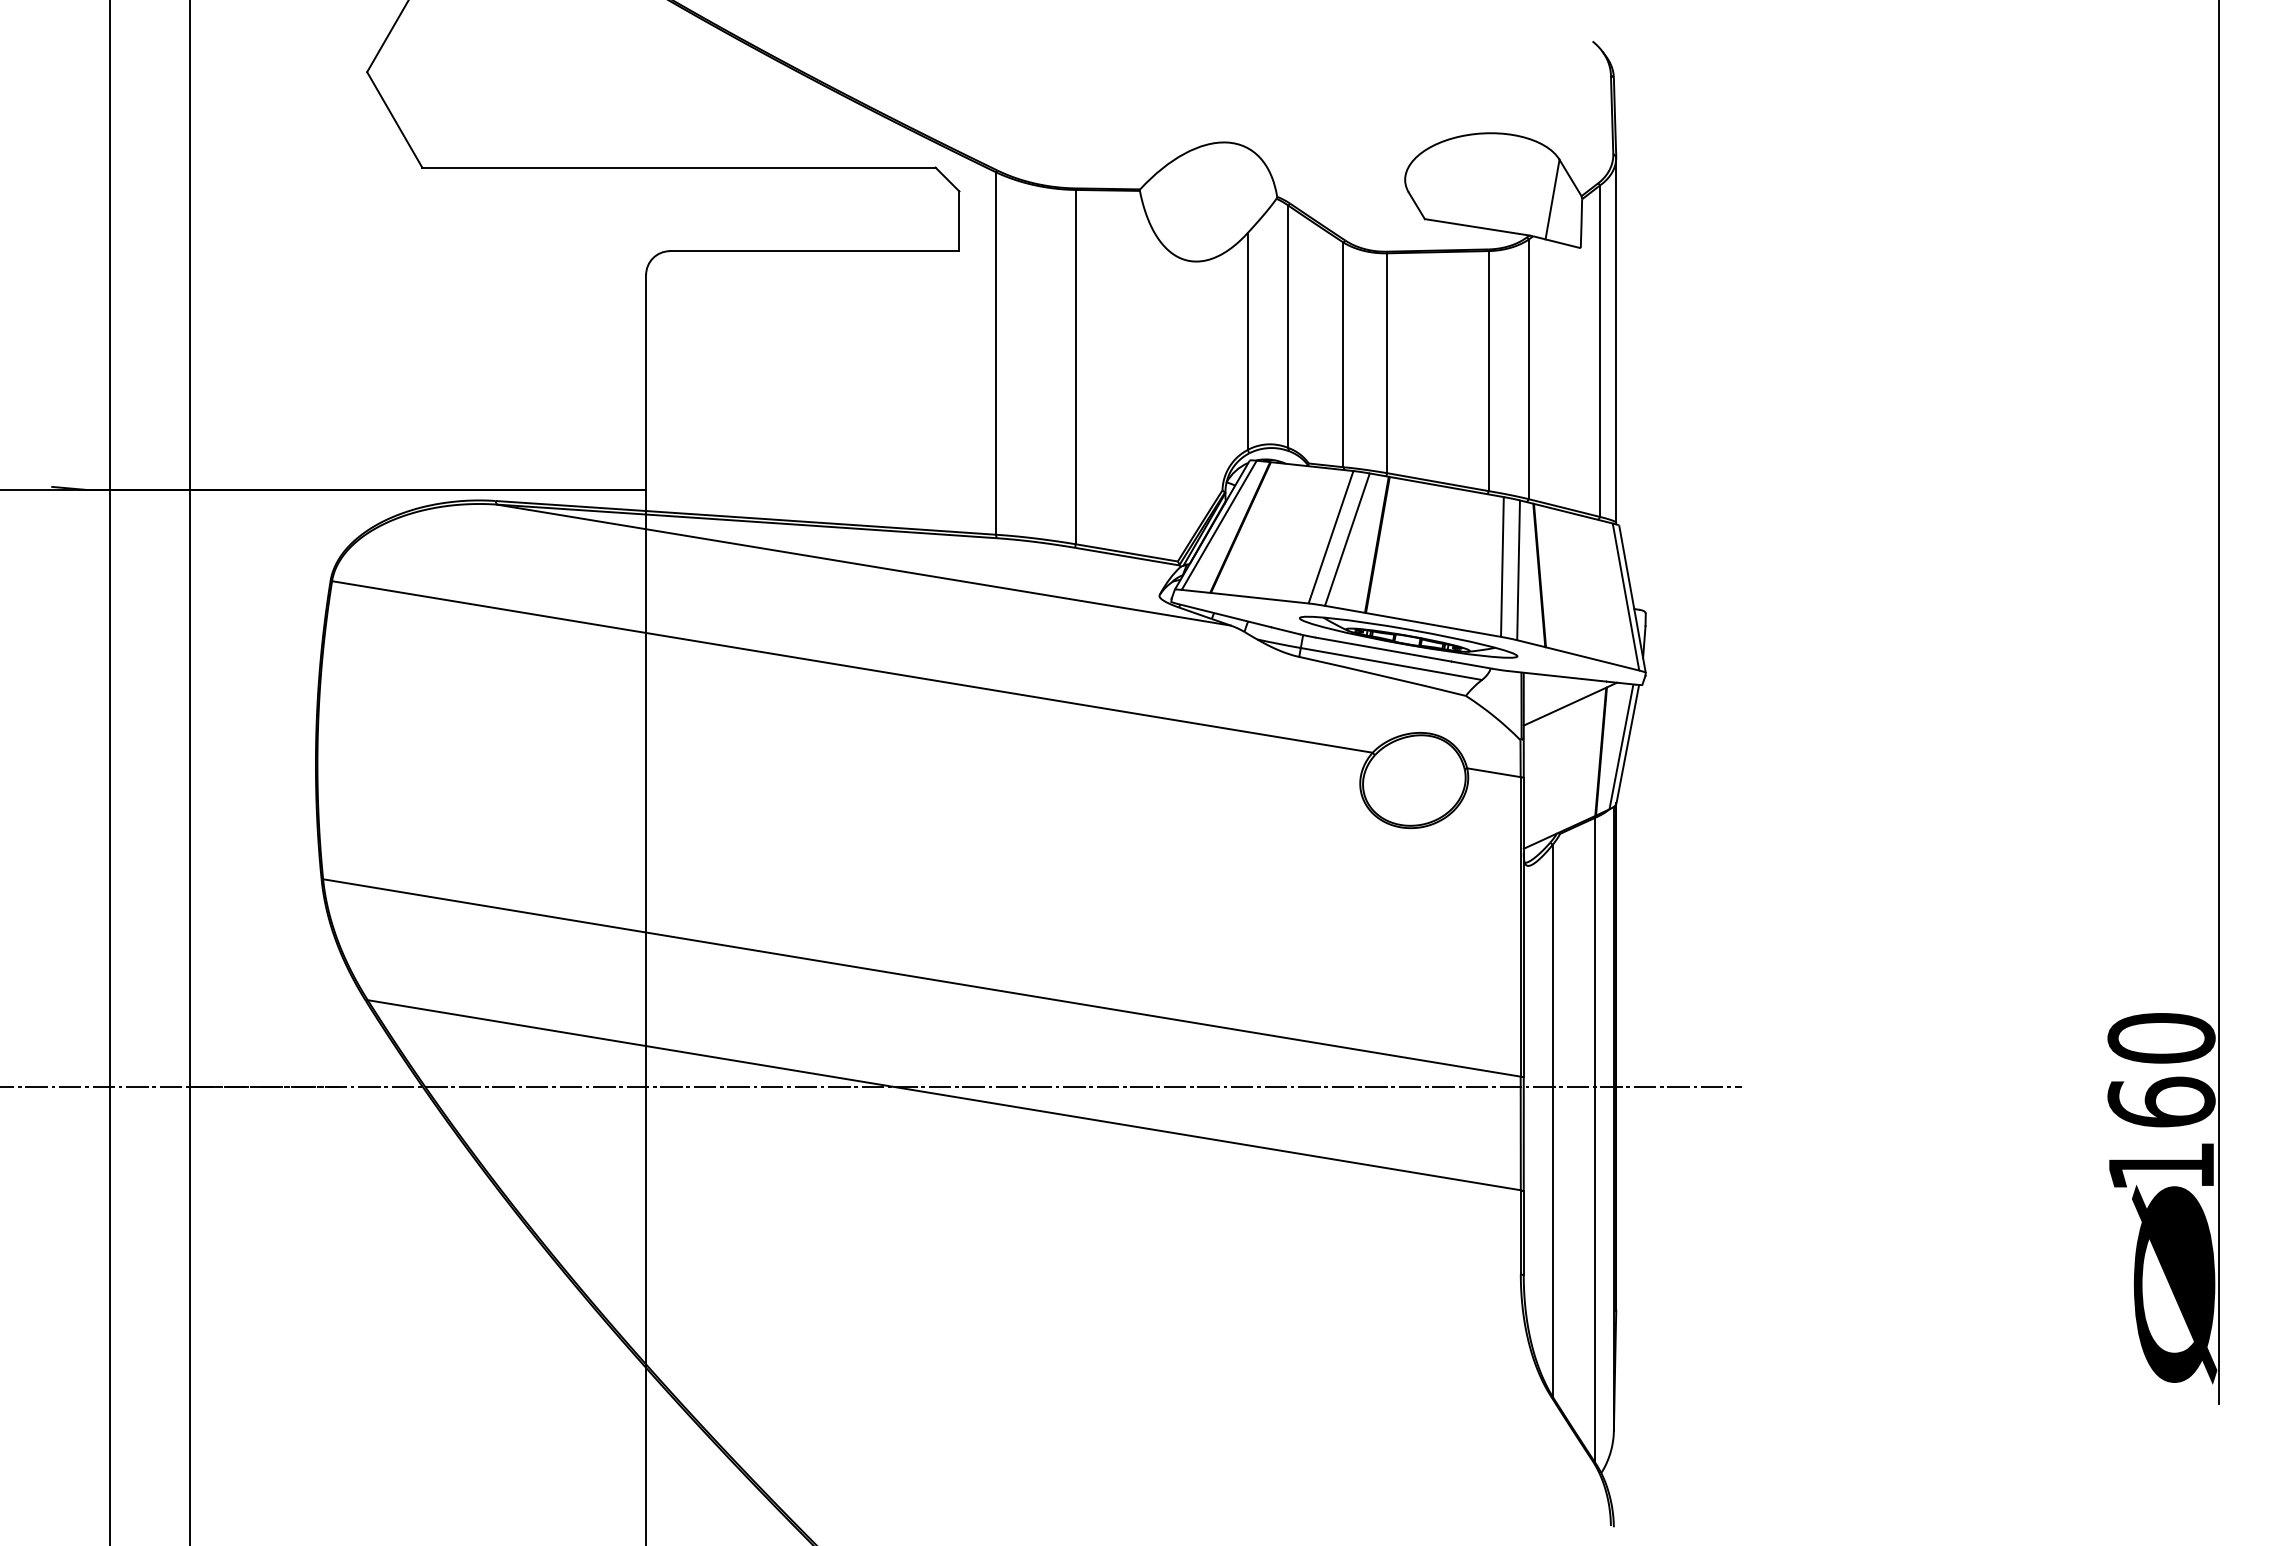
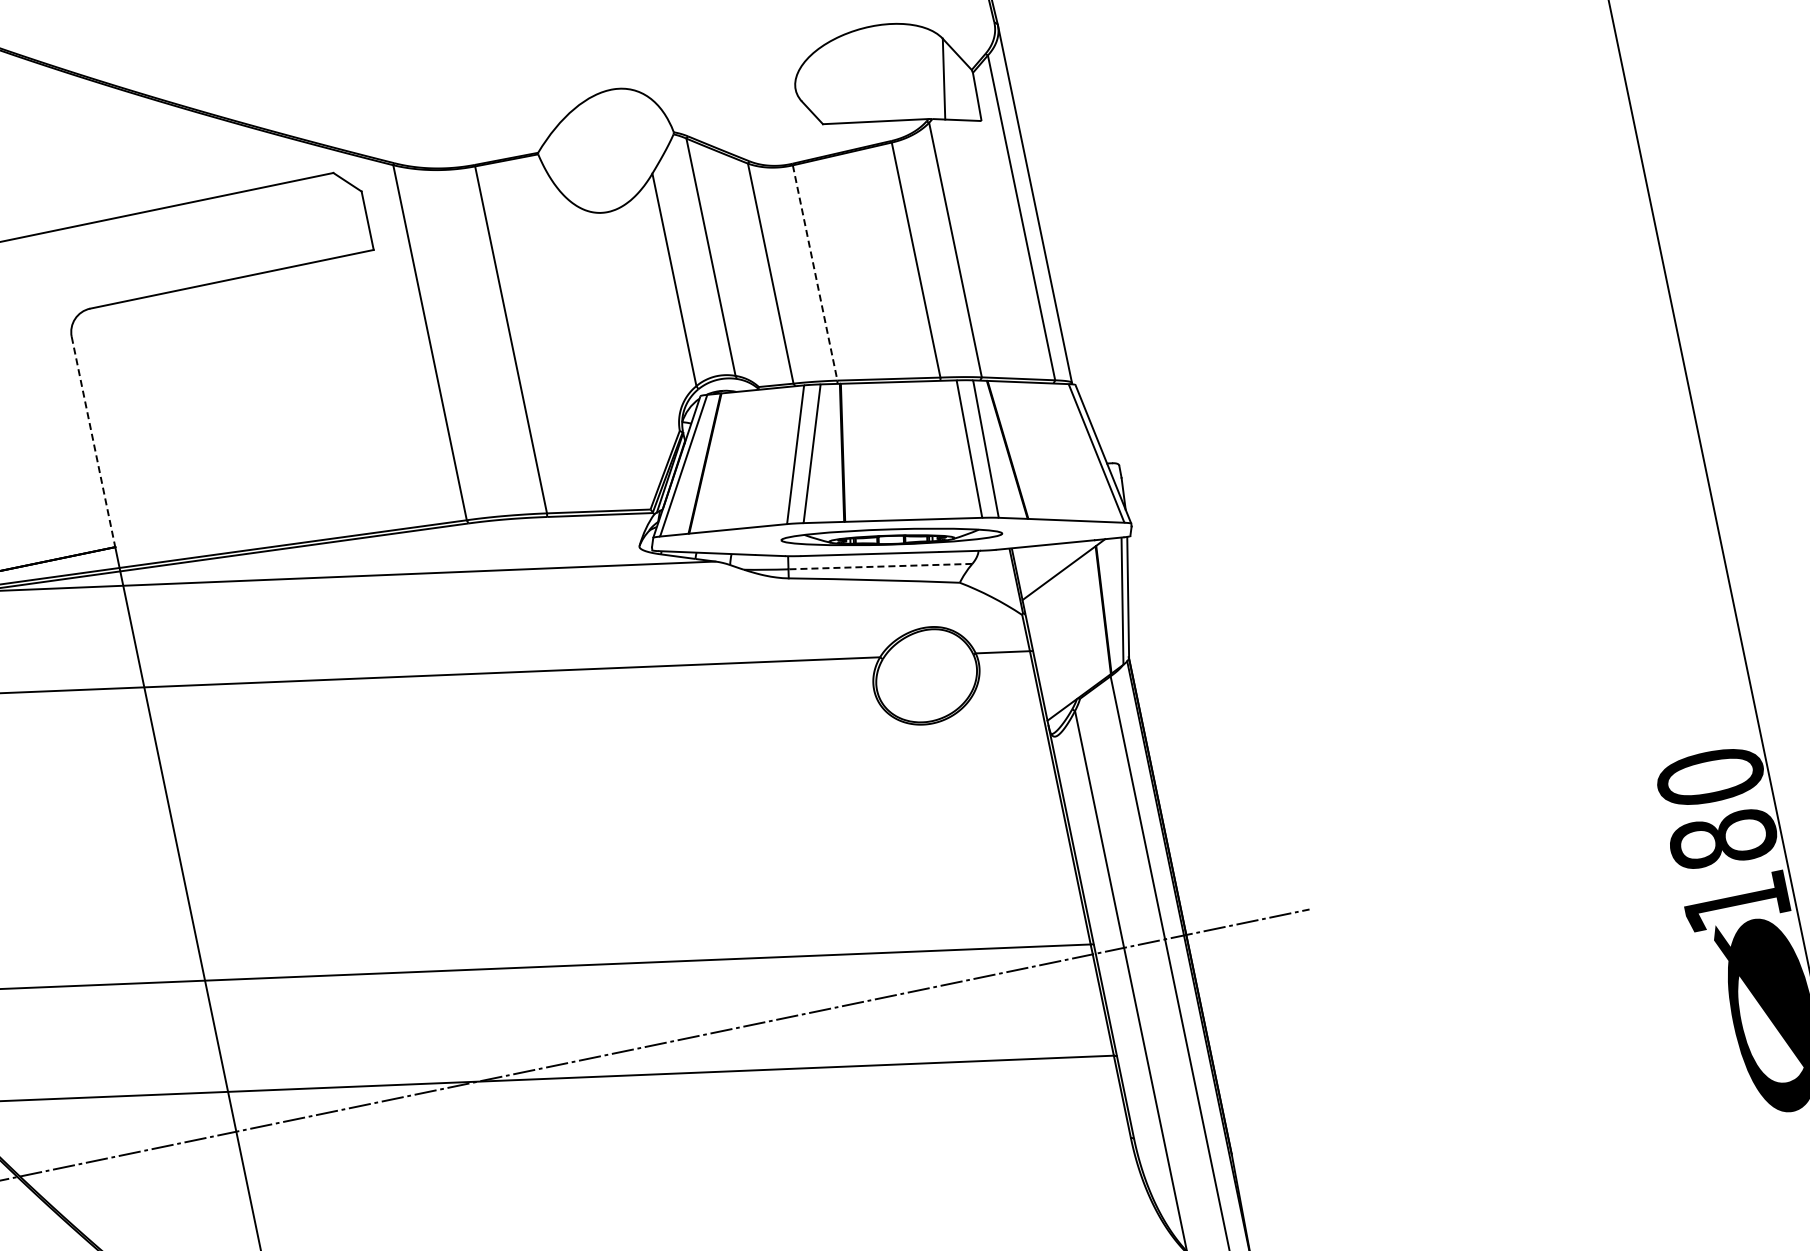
line: (1387, 363) -> (815, 273), solid -> dashed
line: (646, 382) -> (93, 442), solid -> dashed
line: (1391, 664) -> (880, 567), solid -> dashed
text: (2161, 1101) -> (1723, 838), 160 -> 180

